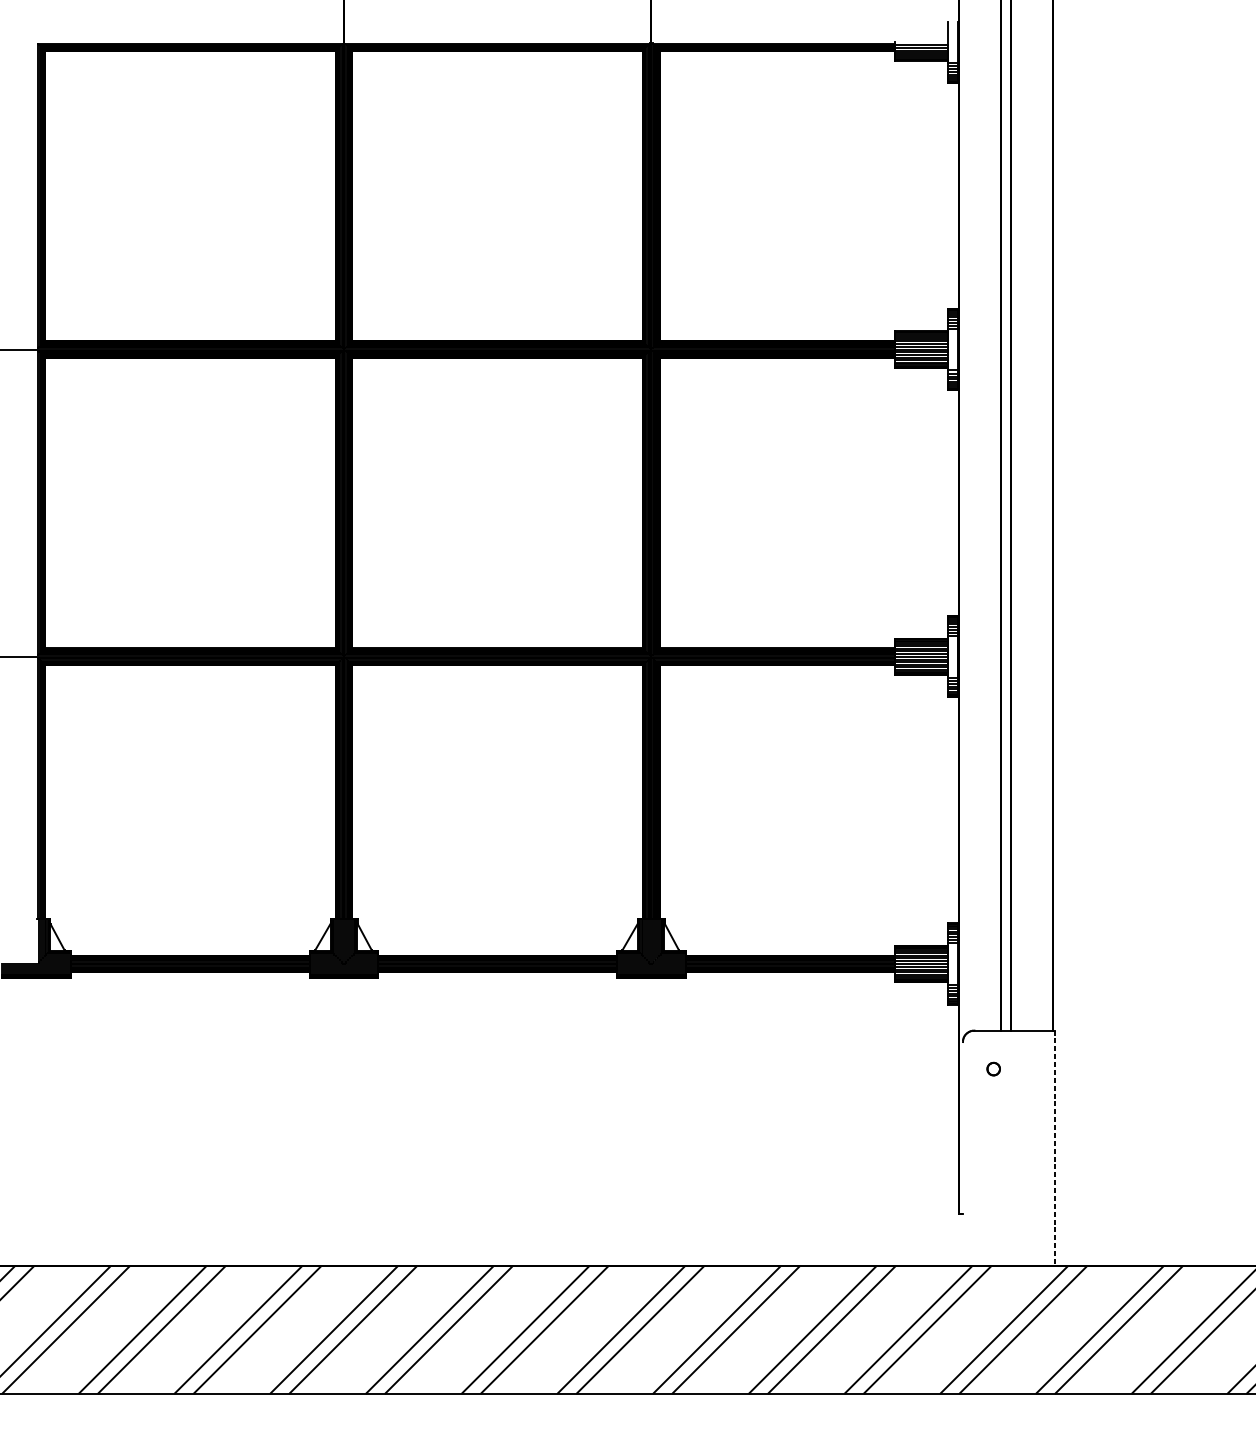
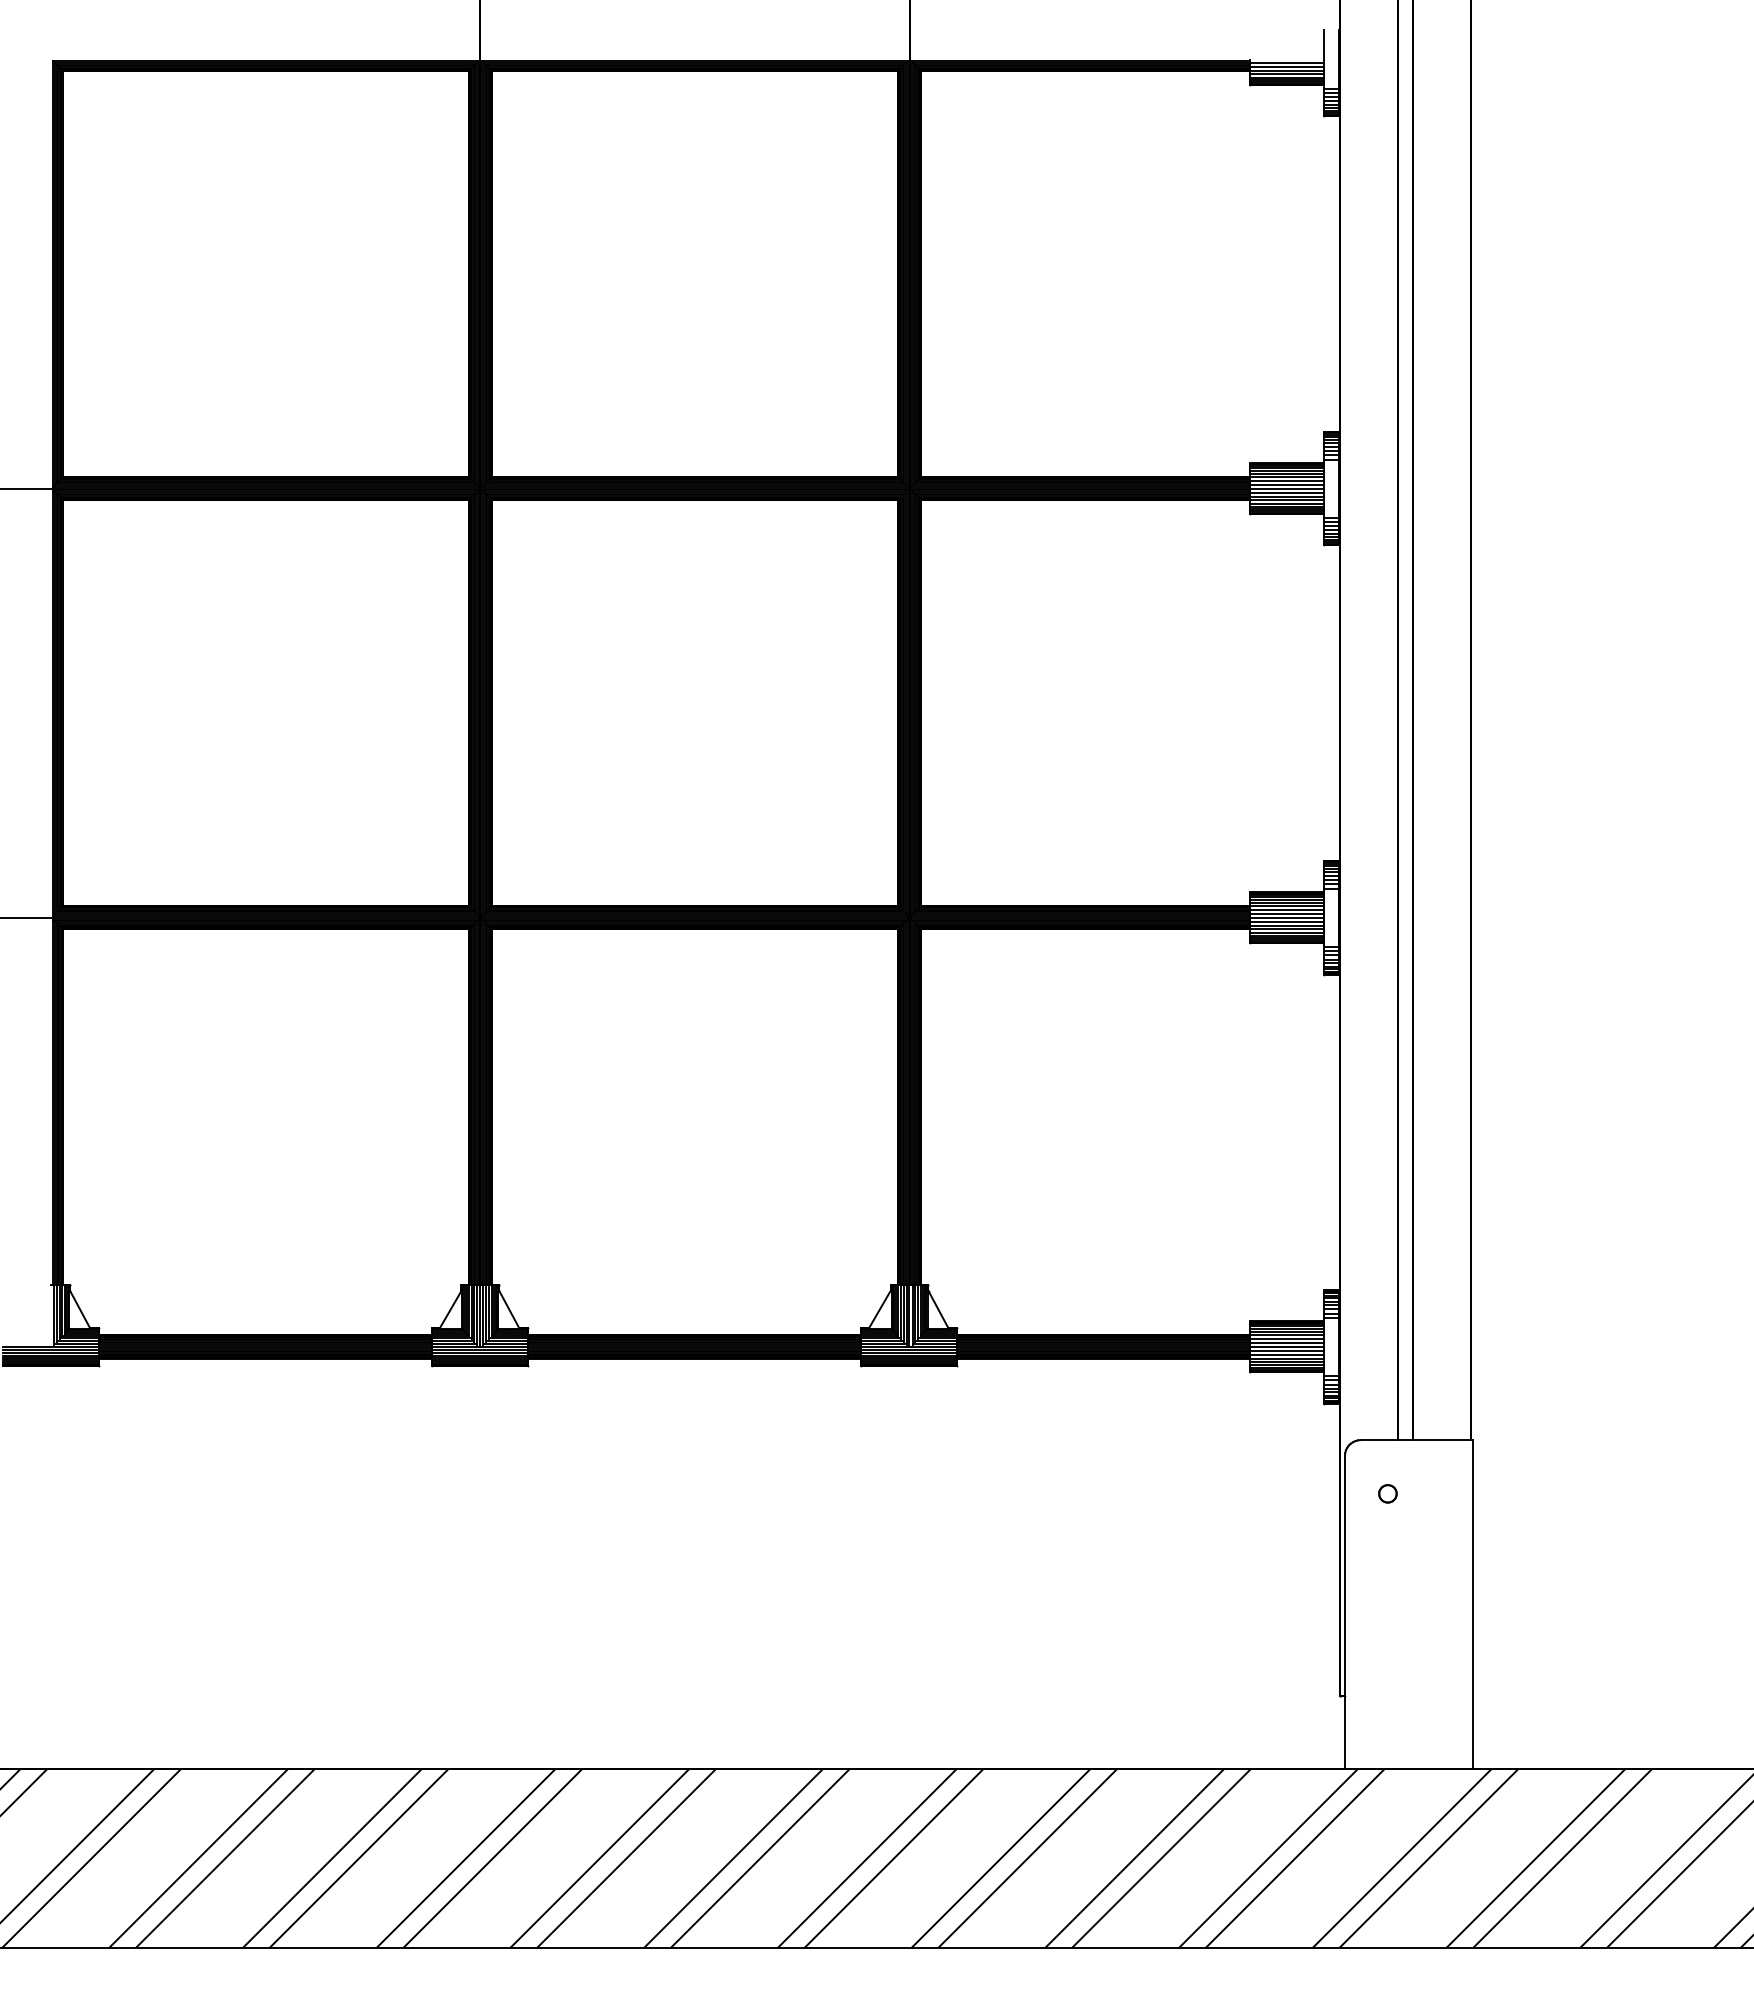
line: (1054, 1148) -> (1473, 1604), dashed -> solid
line: (963, 1154) -> (1345, 1612), added

